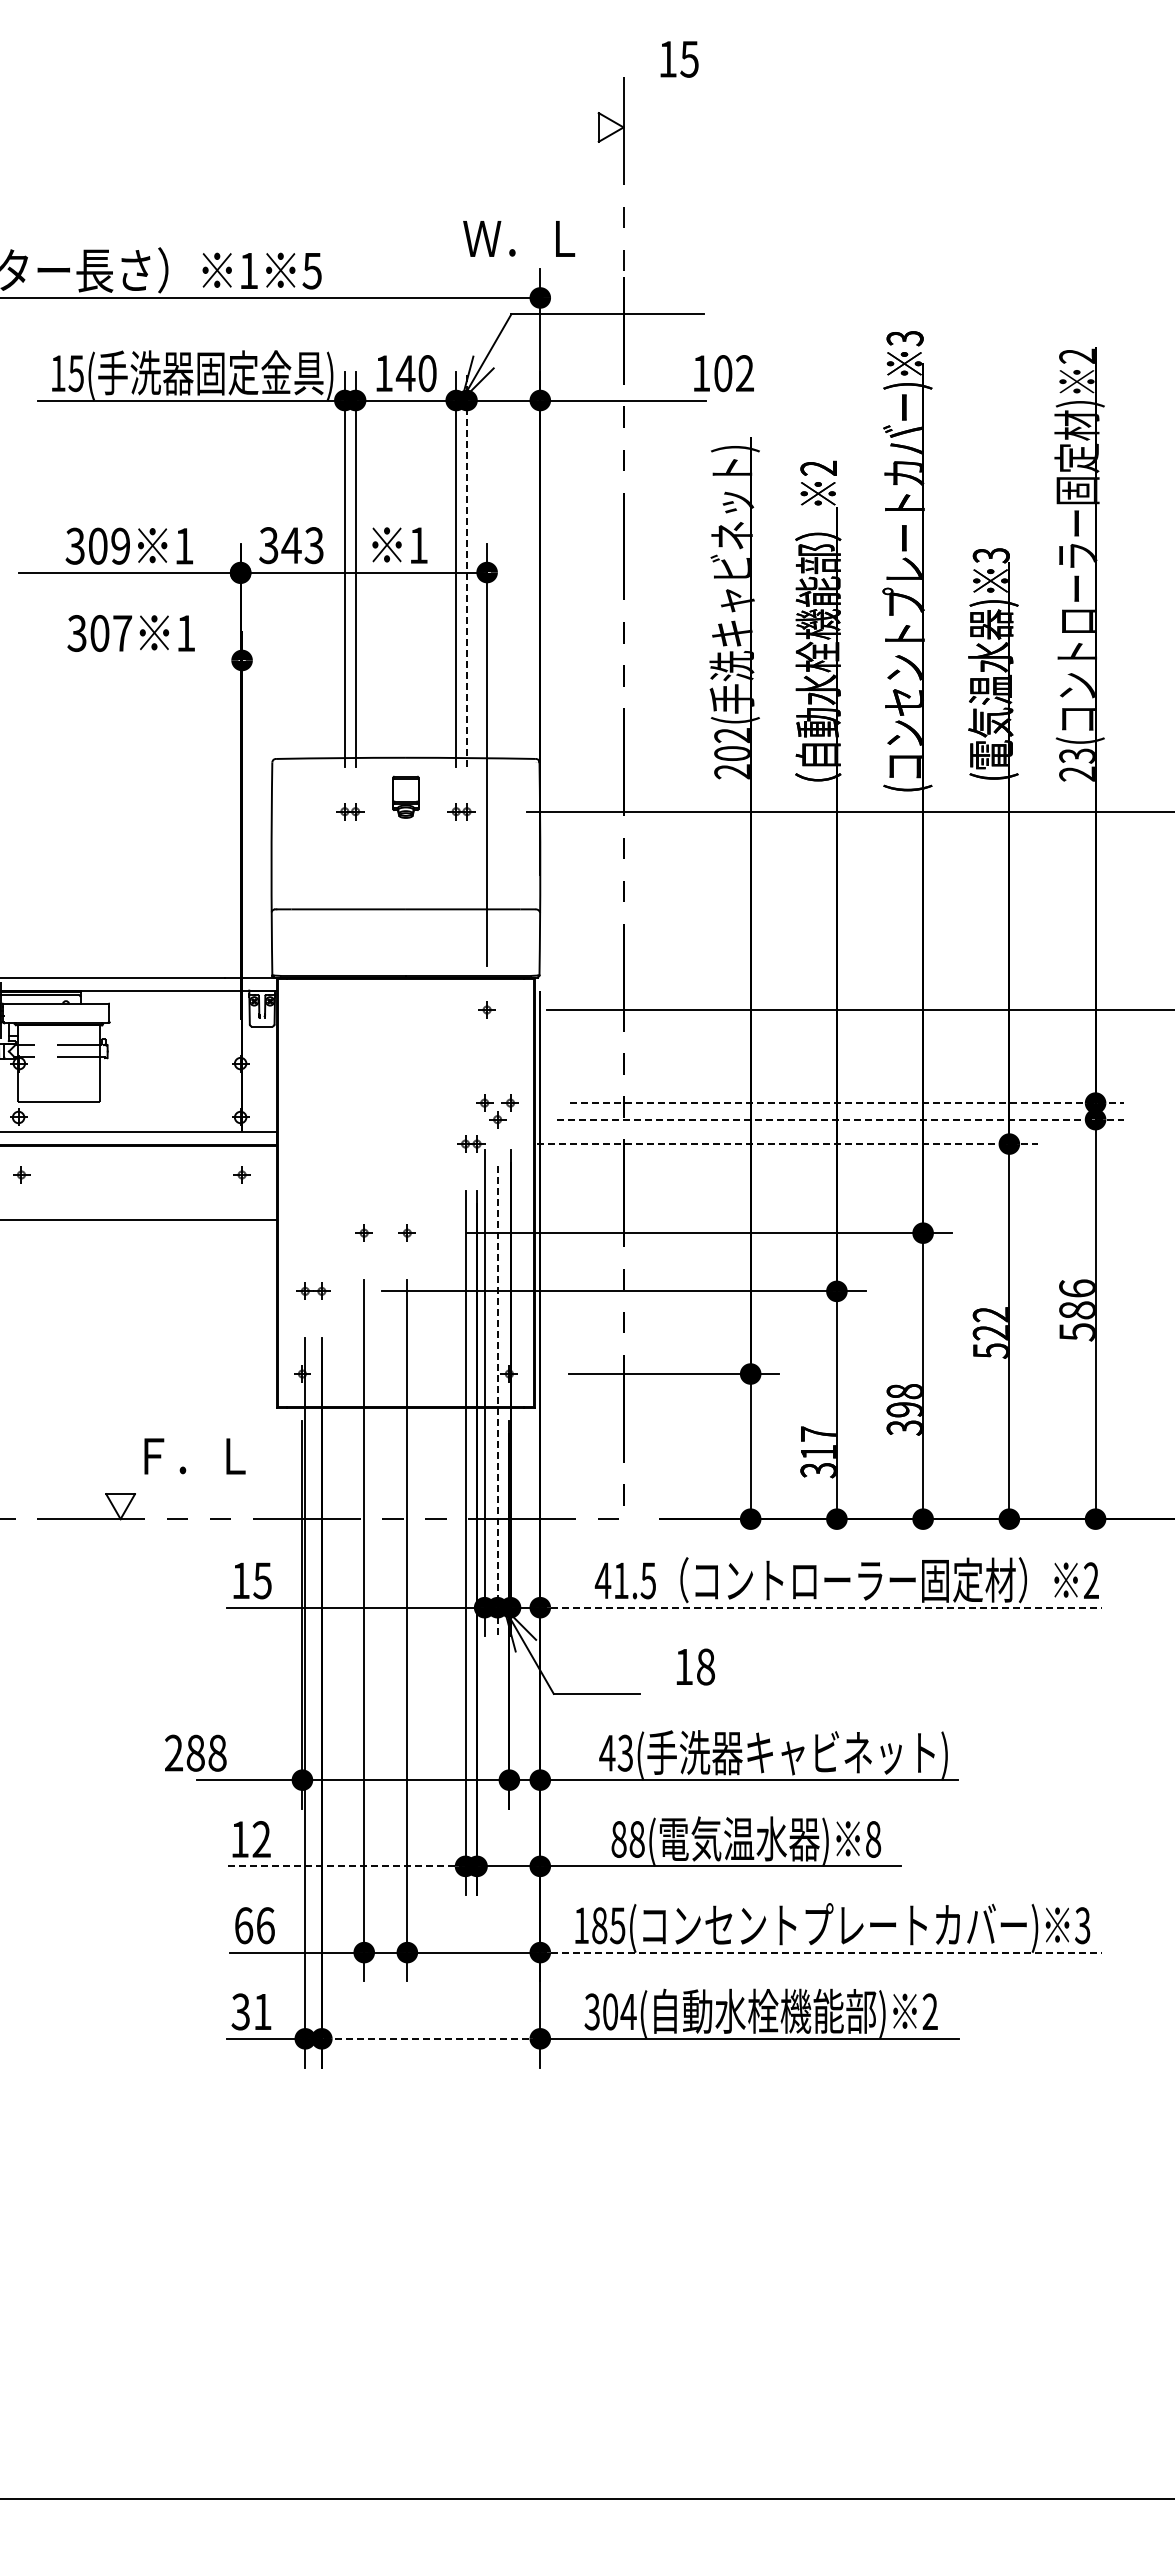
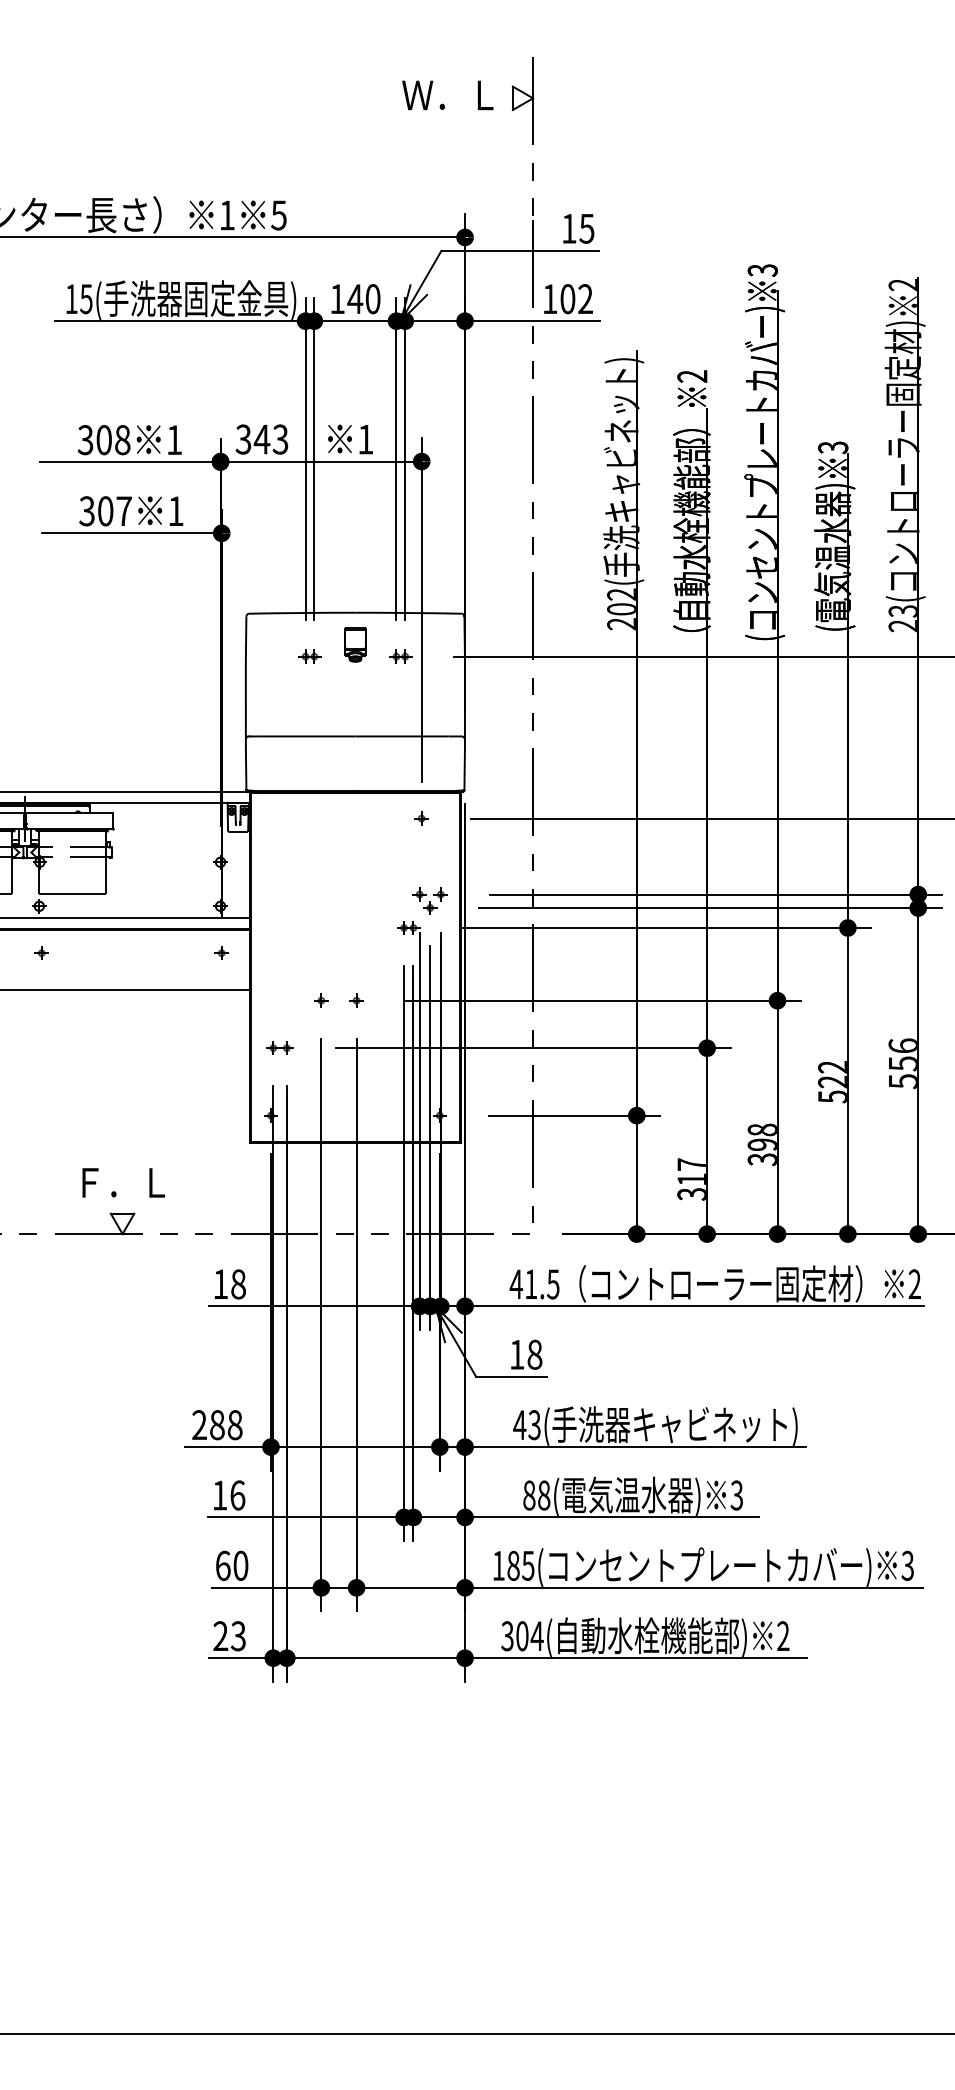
text: (679, 59) -> (578, 228), moved
text: (519, 238) -> (448, 95), moved
text: (723, 373) -> (568, 299), moved
text: (120, 545) -> (122, 439), 309 -> 308
line: (467, 569) -> (405, 459), dashed -> solid
line: (131, 660) -> (131, 533), added
line: (847, 1103) -> (715, 894), dashed -> solid
line: (841, 1119) -> (710, 907), dashed -> solid
line: (787, 1144) -> (666, 928), dashed -> solid
text: (1076, 1310) -> (902, 1063), 586 -> 556
line: (497, 1401) -> (430, 1138), dashed -> solid
text: (194, 1456) -> (123, 1182), moved
text: (262, 1580) -> (238, 1284), 15 -> 18
line: (821, 1607) -> (694, 1306), dashed -> solid
text: (695, 1666) -> (526, 1354), moved
text: (195, 1752) -> (217, 1424), moved
text: (261, 1839) -> (237, 1495), 12 -> 16
text: (873, 1839) -> (737, 1495), 8 -> 3
line: (345, 1866) -> (306, 1517), dashed -> solid
text: (265, 1925) -> (240, 1565), 66 -> 60
line: (821, 1952) -> (694, 1587), dashed -> solid
text: (251, 2011) -> (229, 1635), 31 -> 23
line: (430, 2038) -> (375, 1657), dashed -> solid

